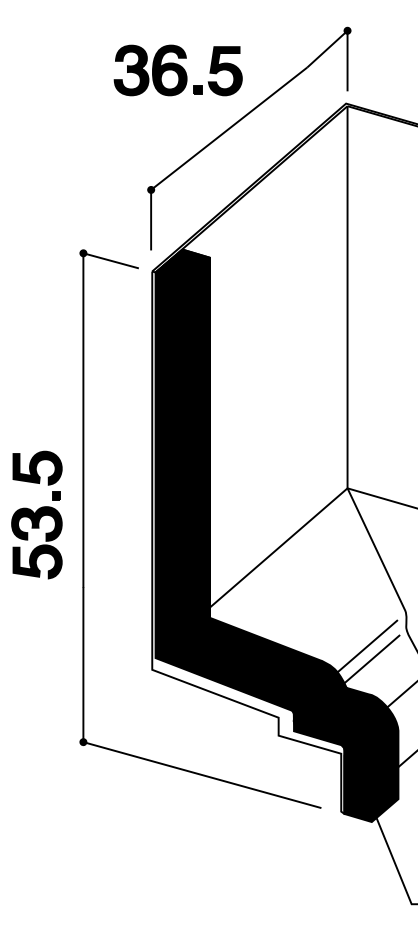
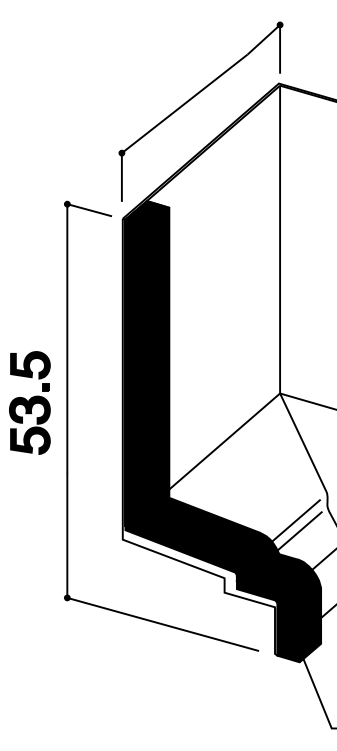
part: (177, 69) -> (143, 56), removed
part: (36, 514) -> (29, 402), moved

